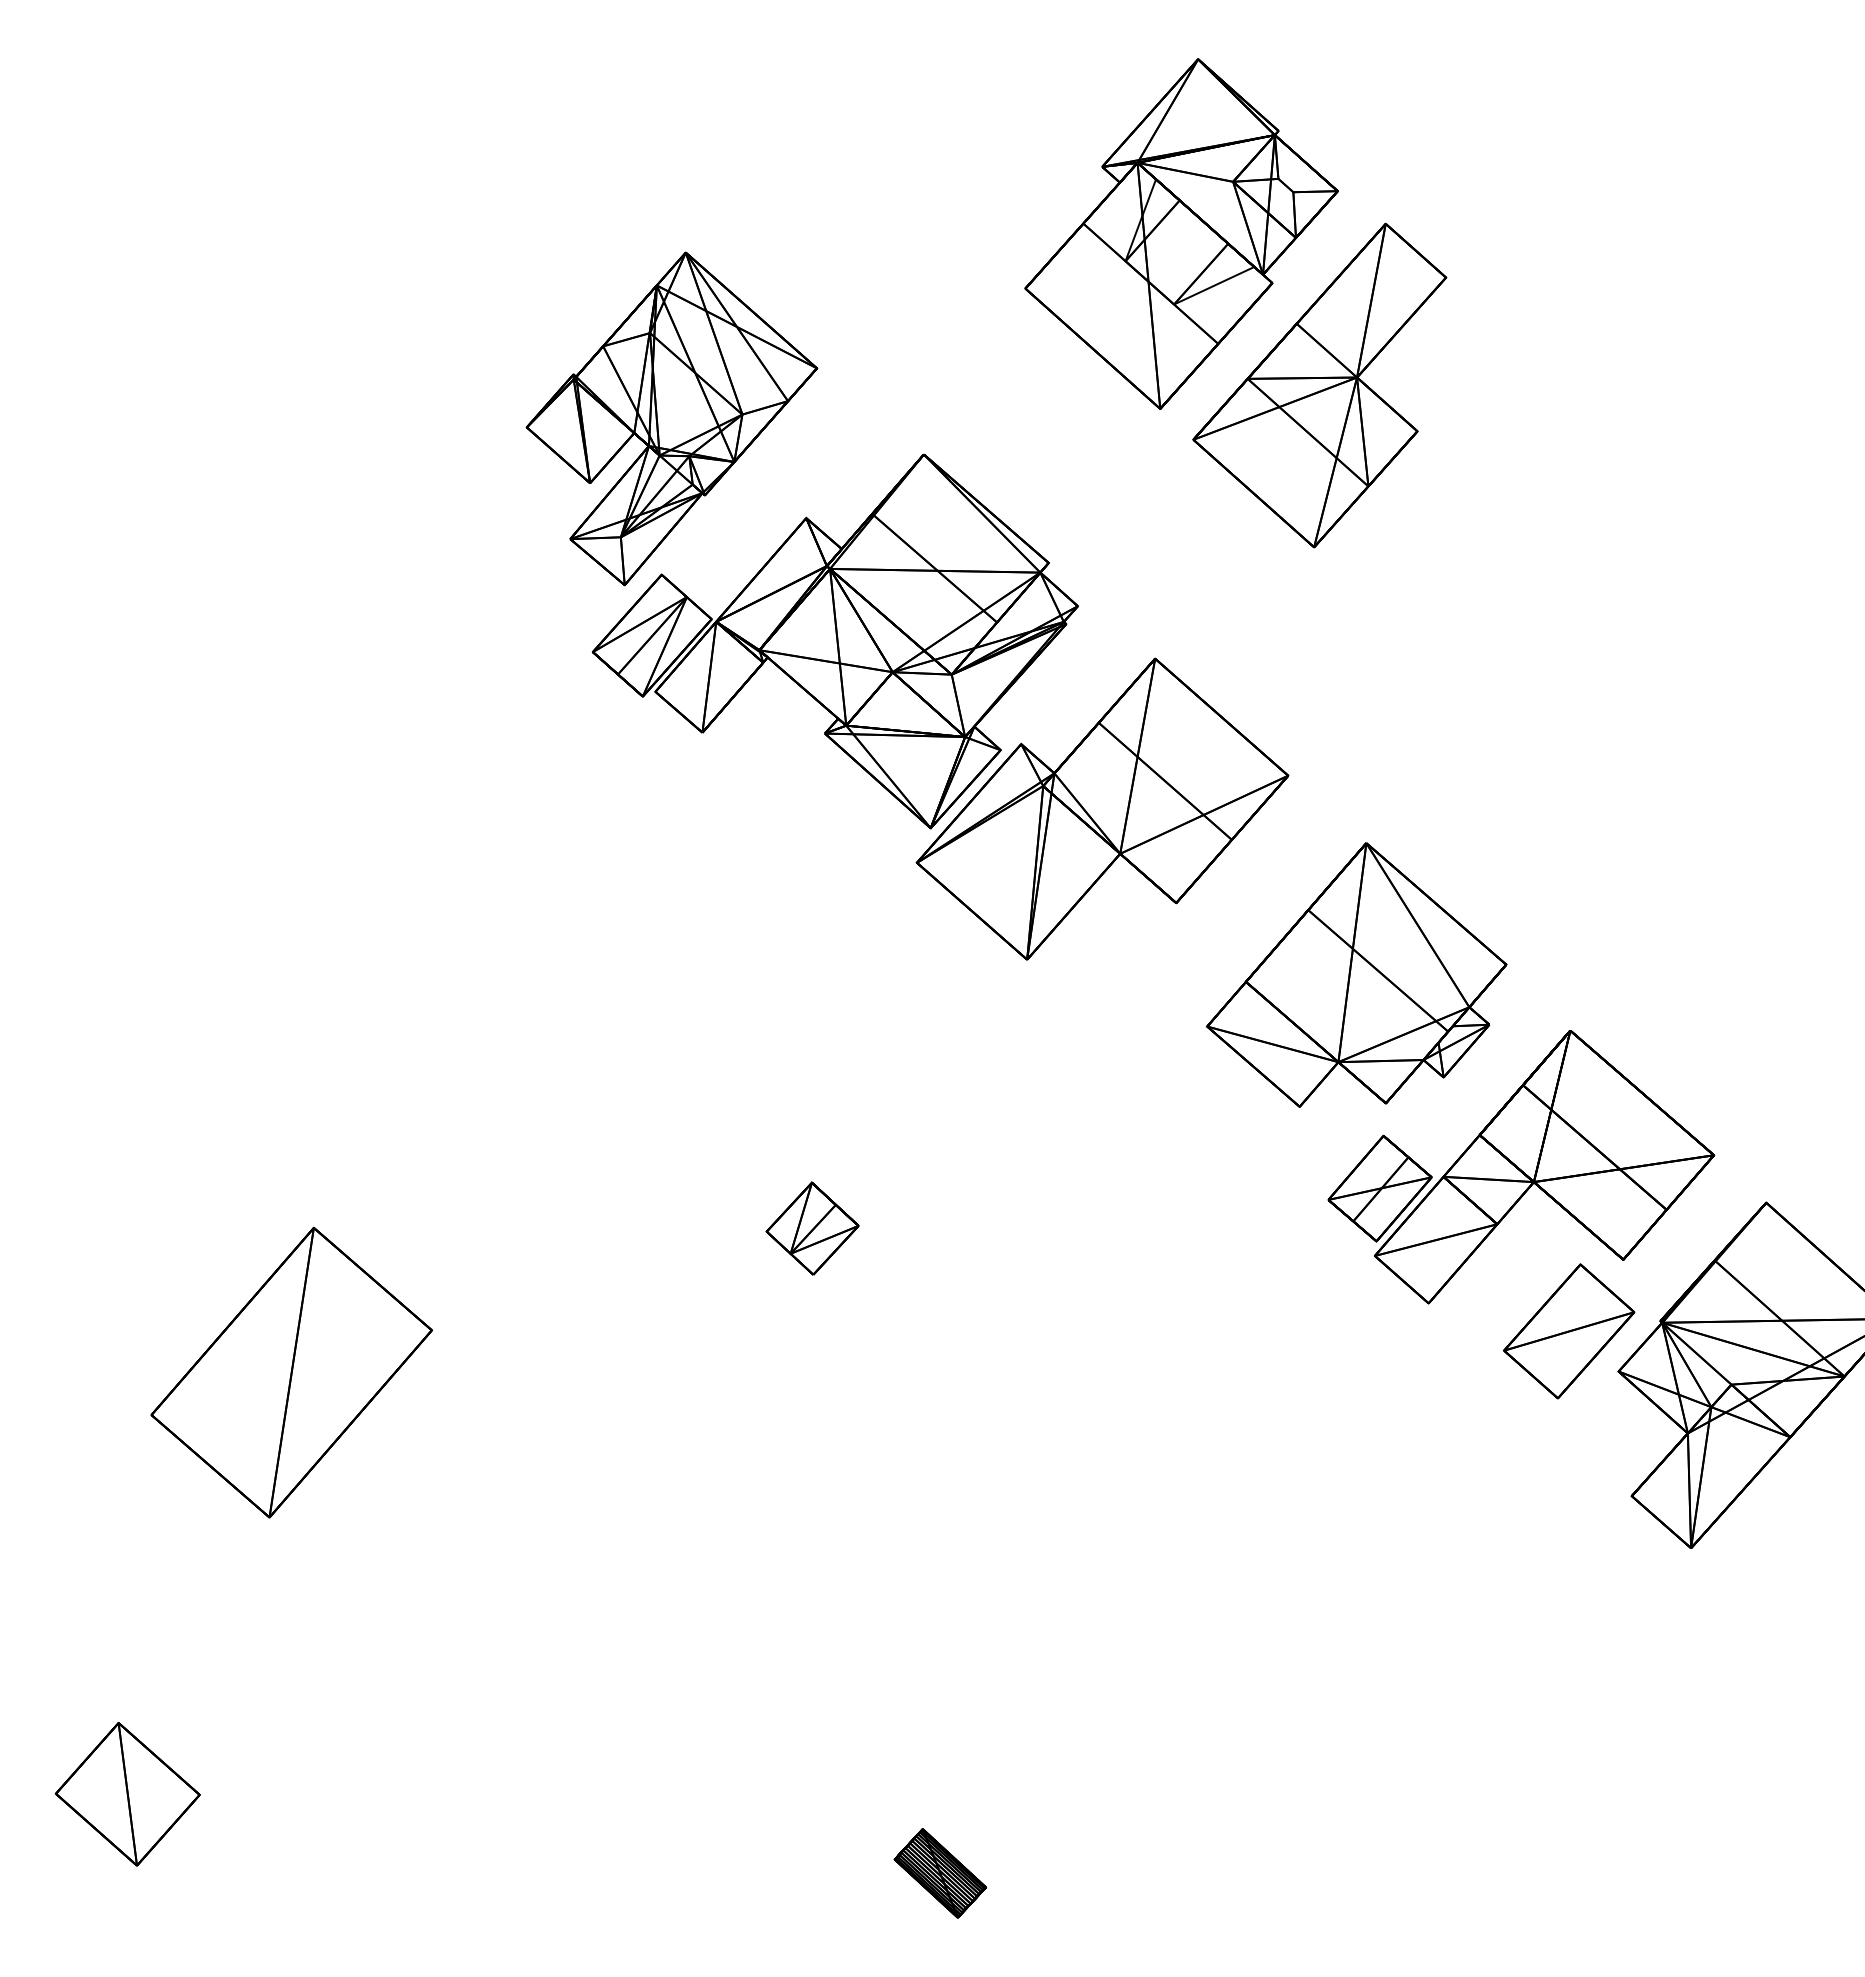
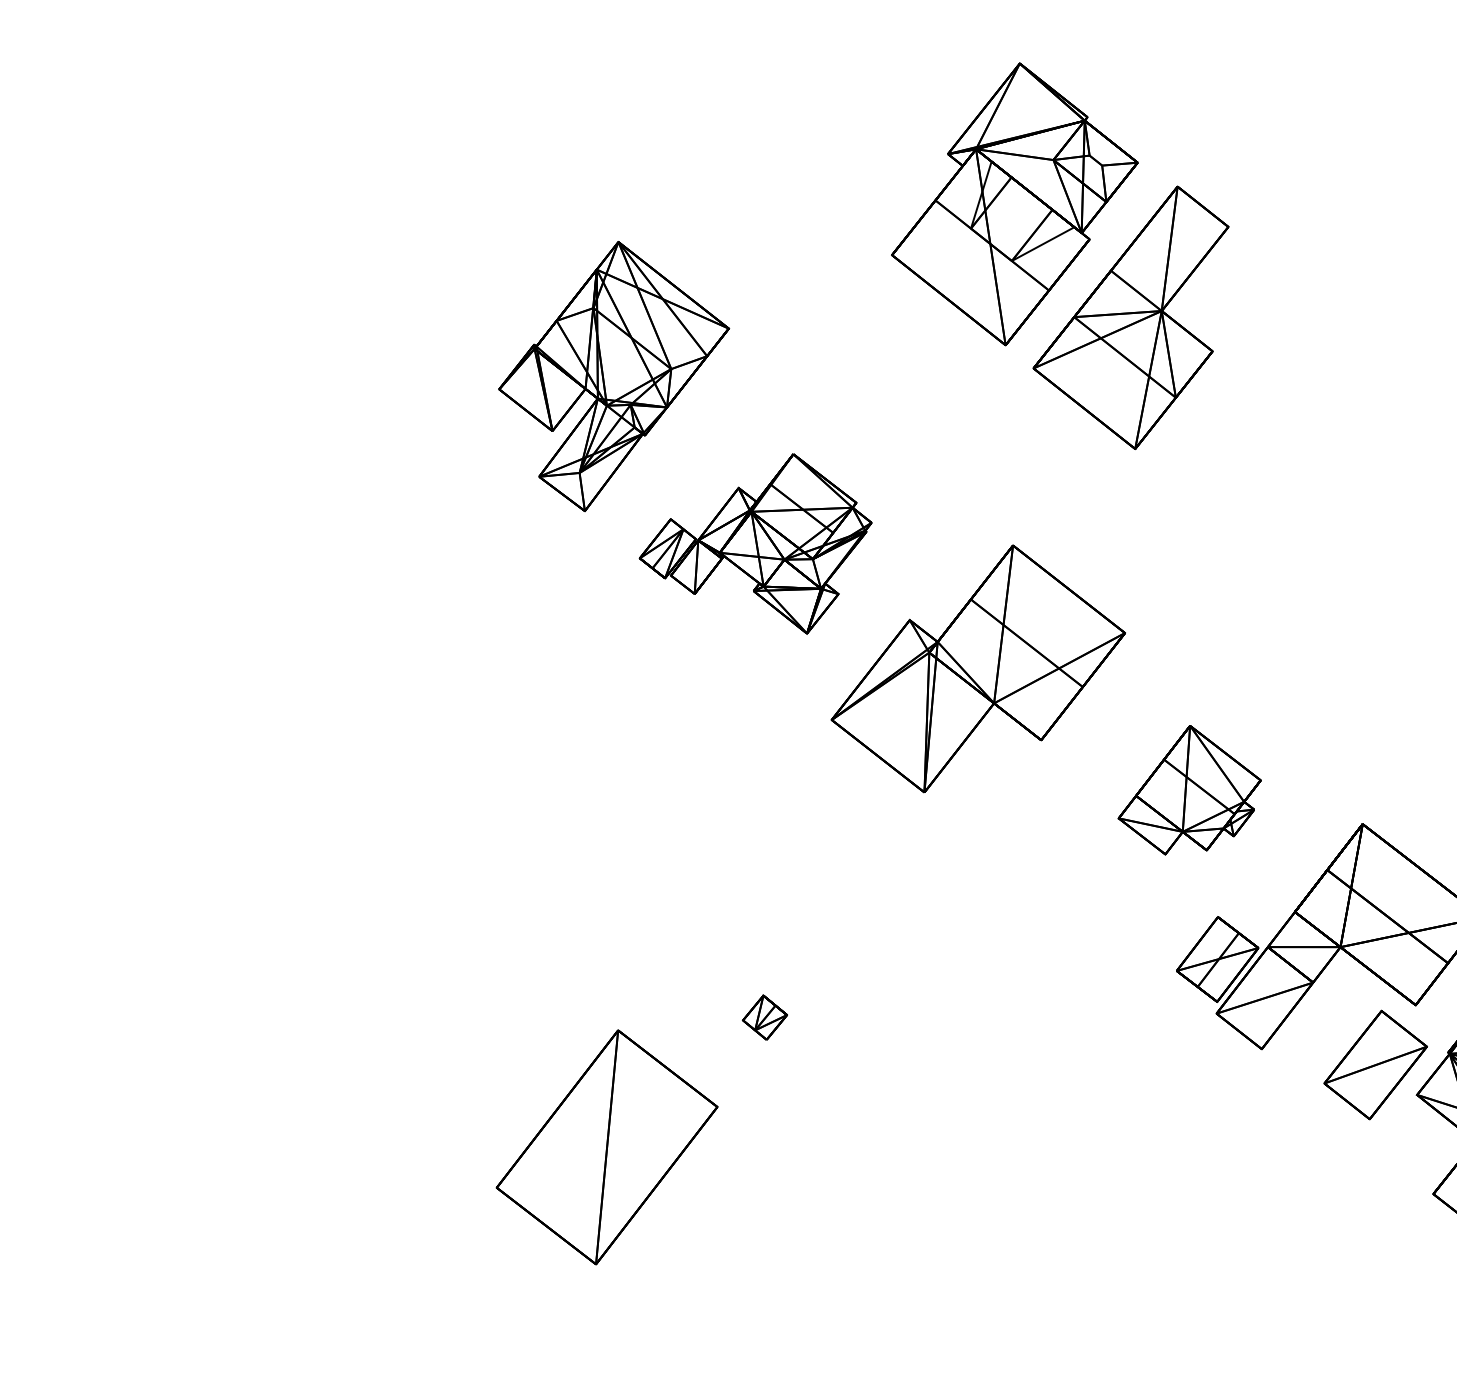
part: (834, 641) -> (755, 546), size x0.6
part: (1356, 974) -> (1188, 789), size x0.6
part: (812, 1228) -> (764, 1017), size x0.6
part: (291, 1372) -> (606, 1147), moved

